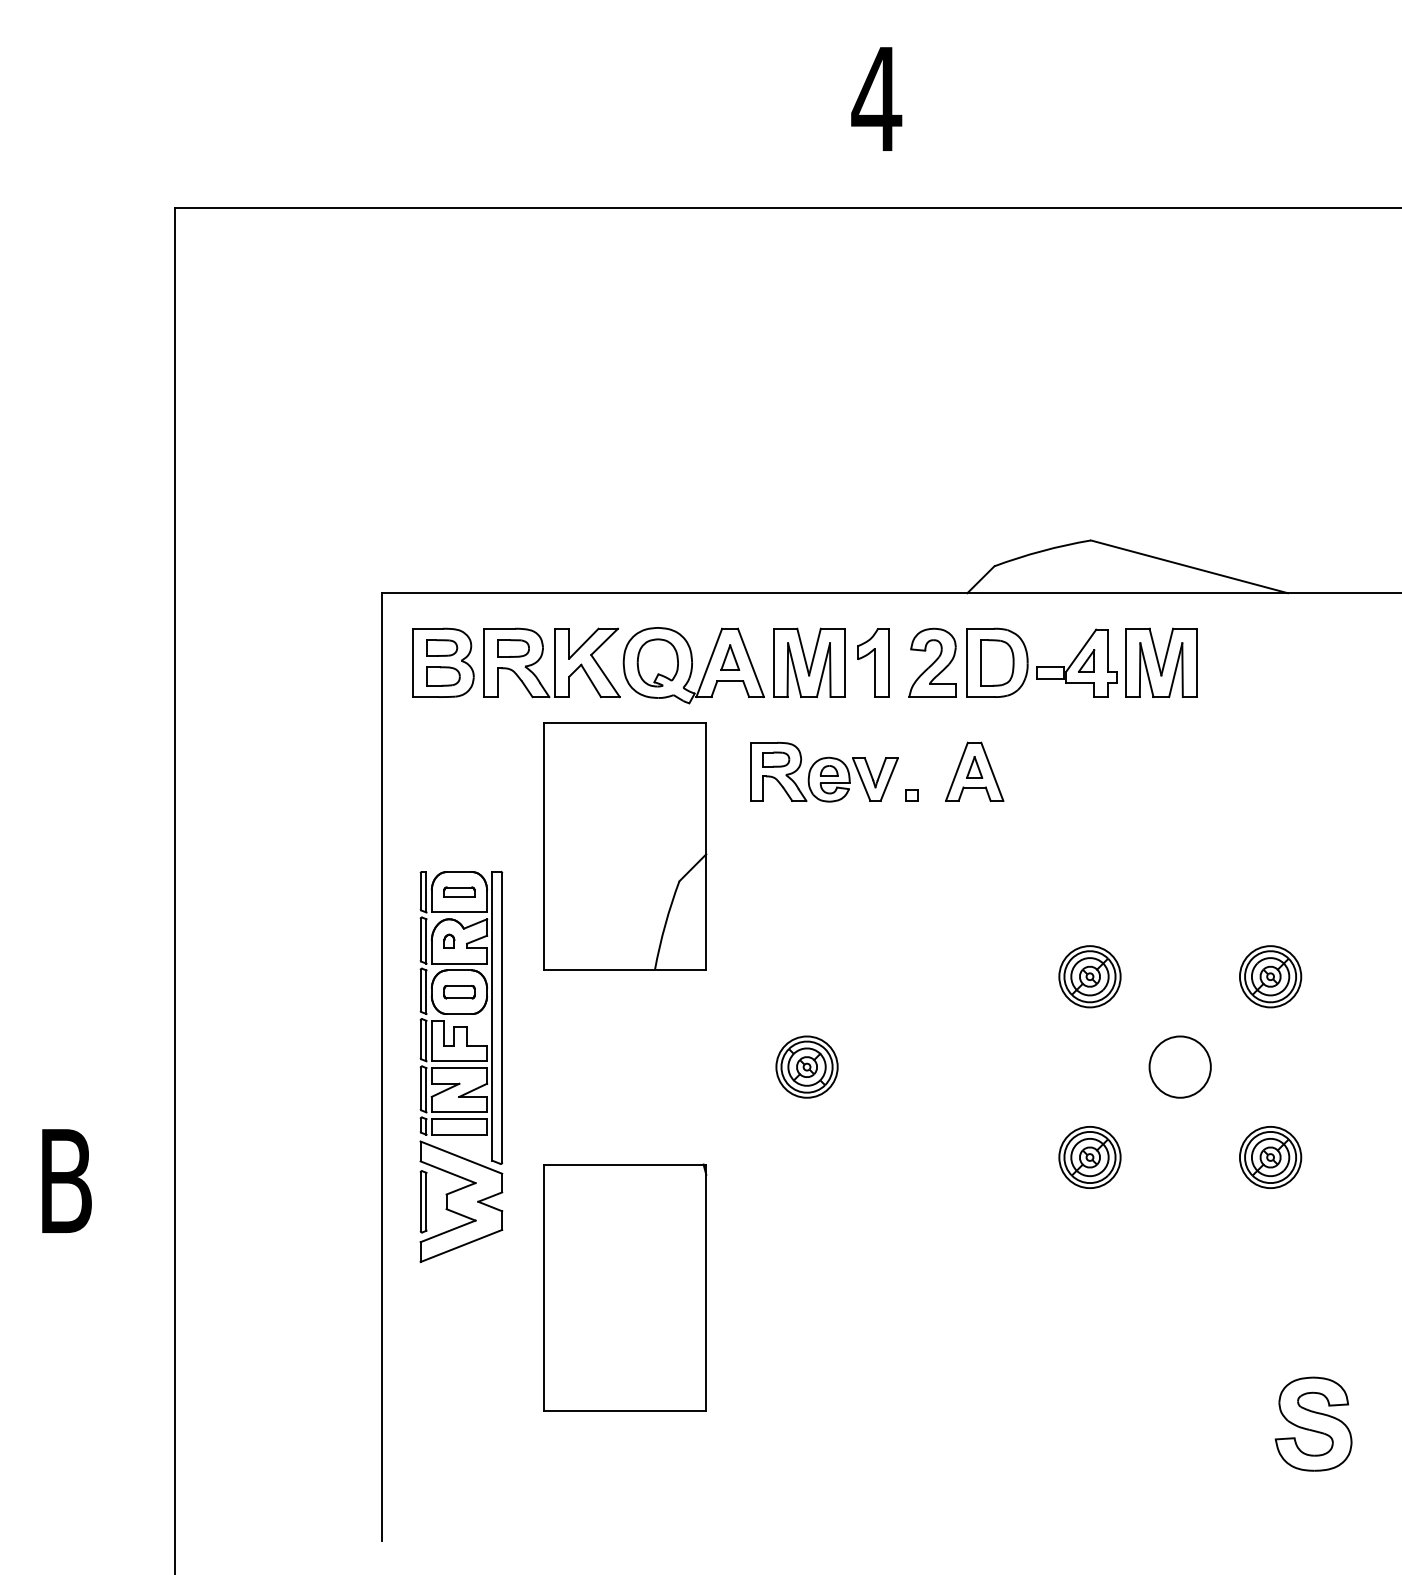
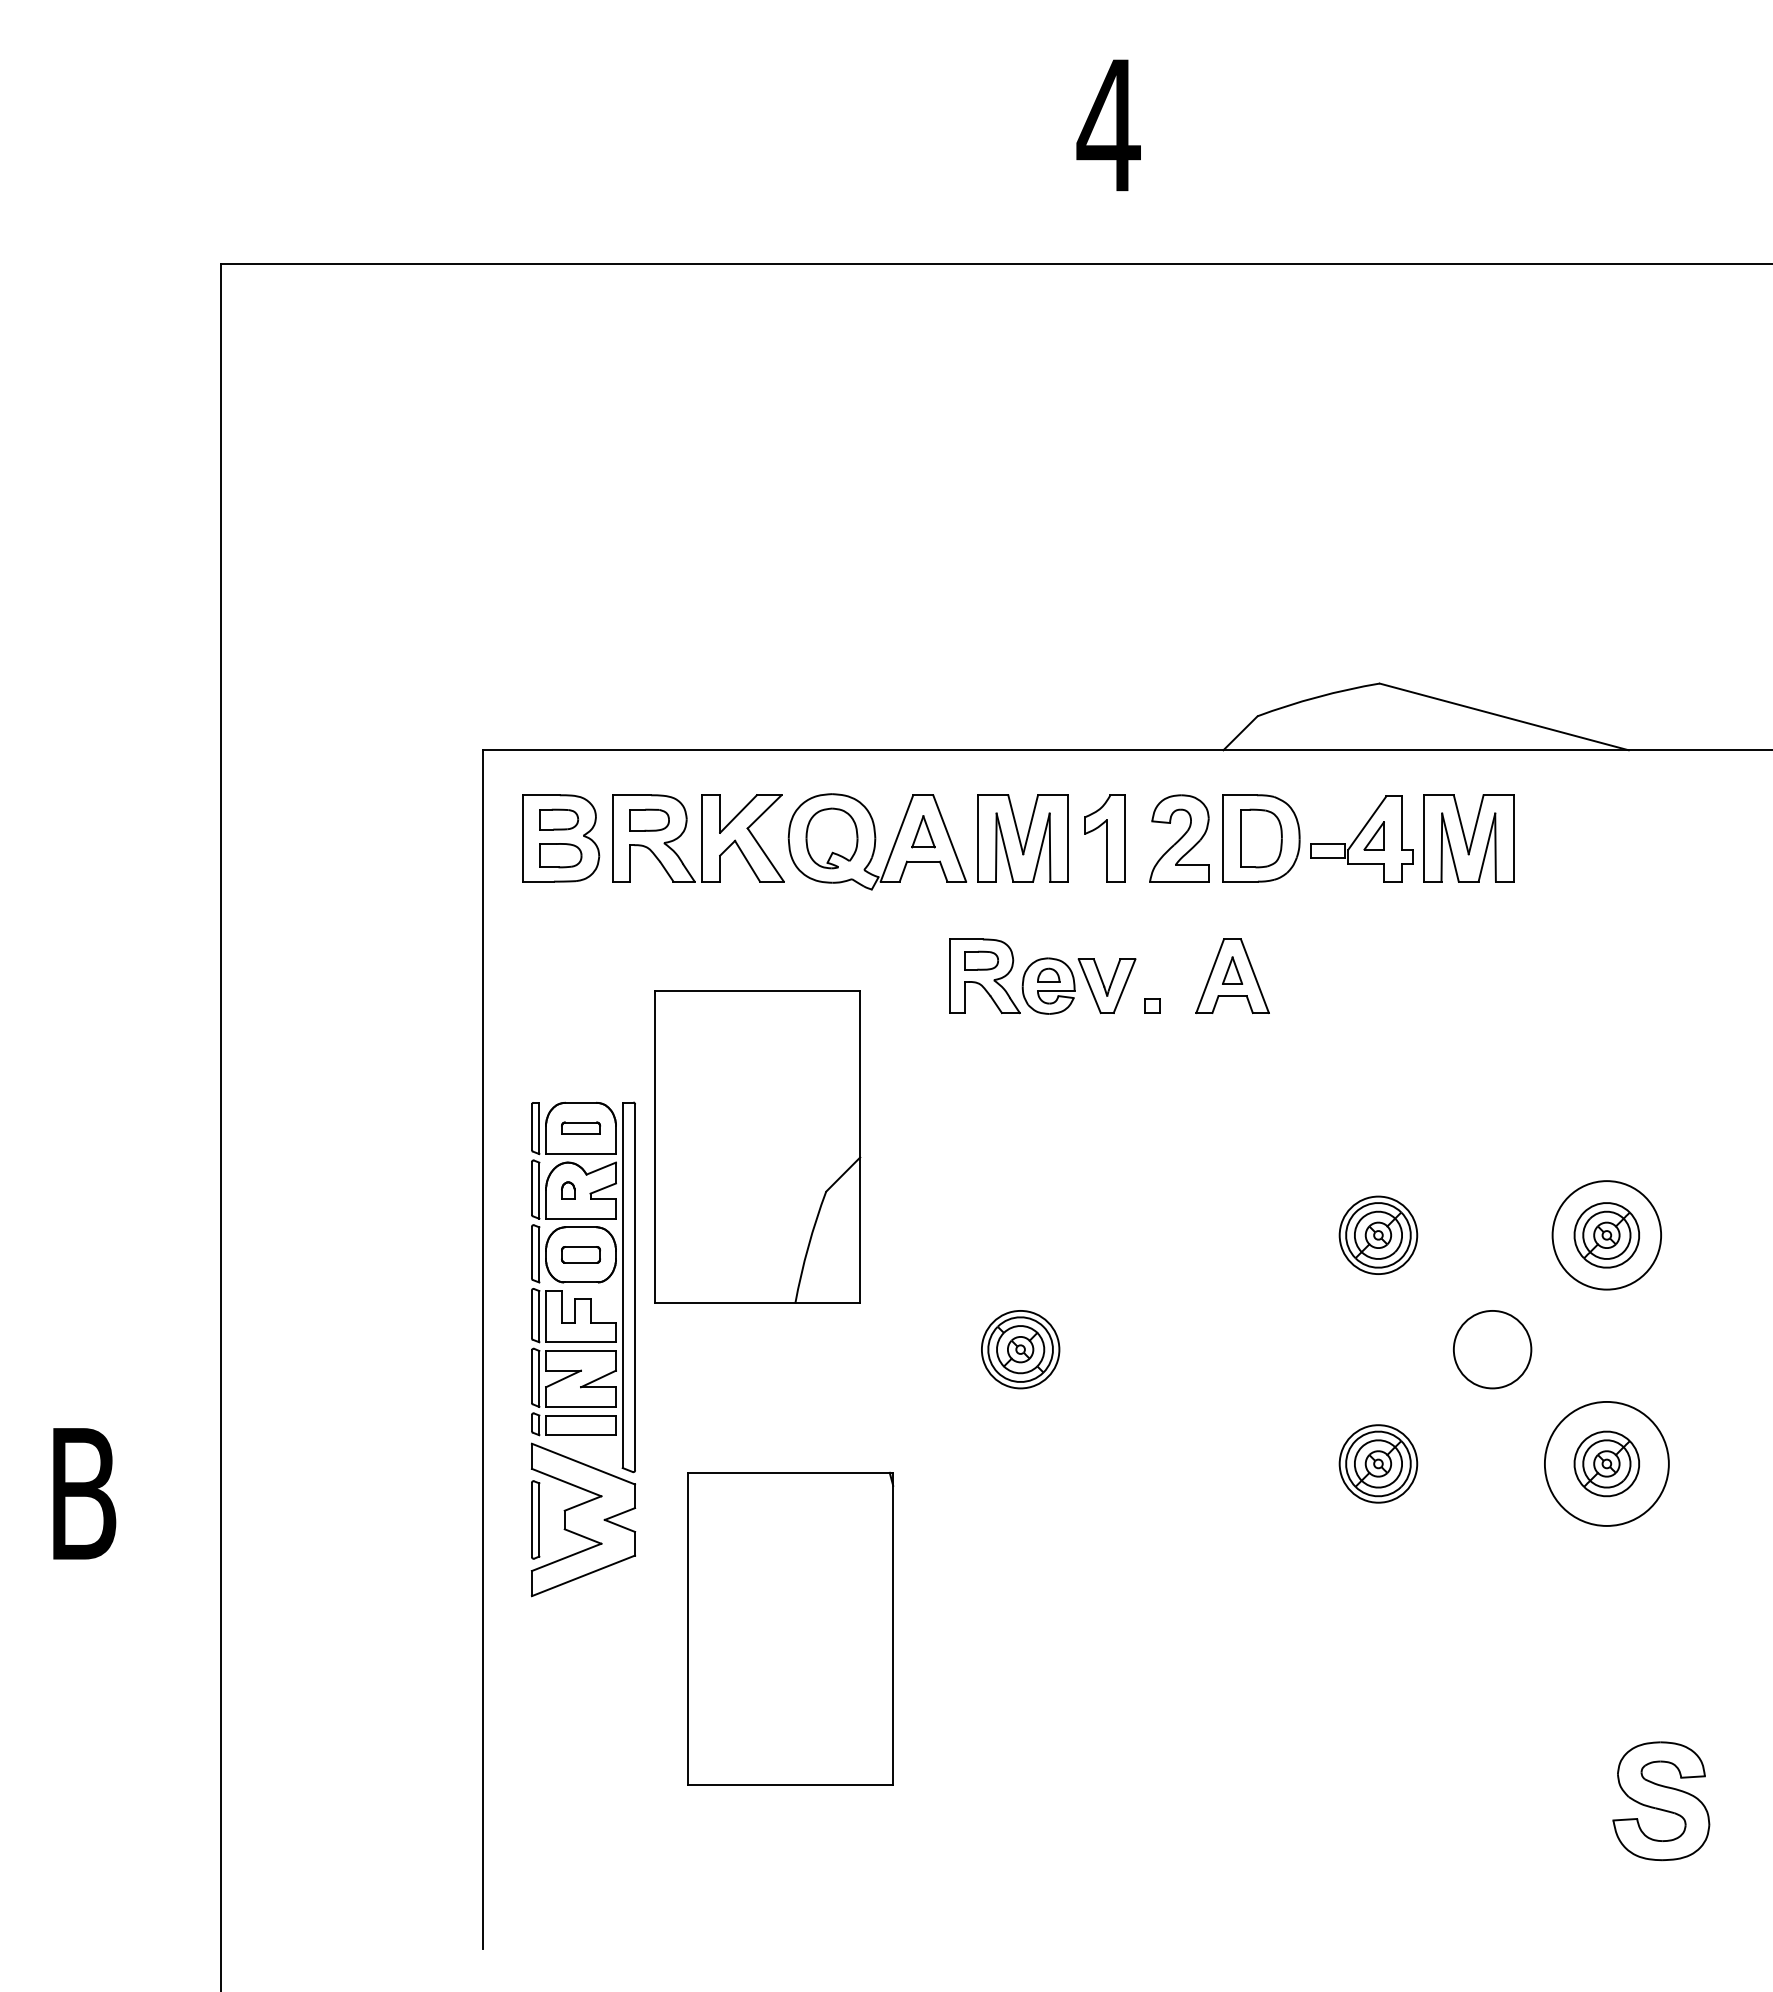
part: (625, 845) -> (757, 1146), moved
circle: (1270, 976) -> (1606, 1235), size x1.4
circle: (1270, 1157) -> (1606, 1463), size x1.6

